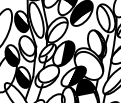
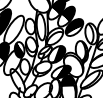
fill: (20, 21) -> (29, 26), removed
fill: (22, 77) -> (24, 66), removed

